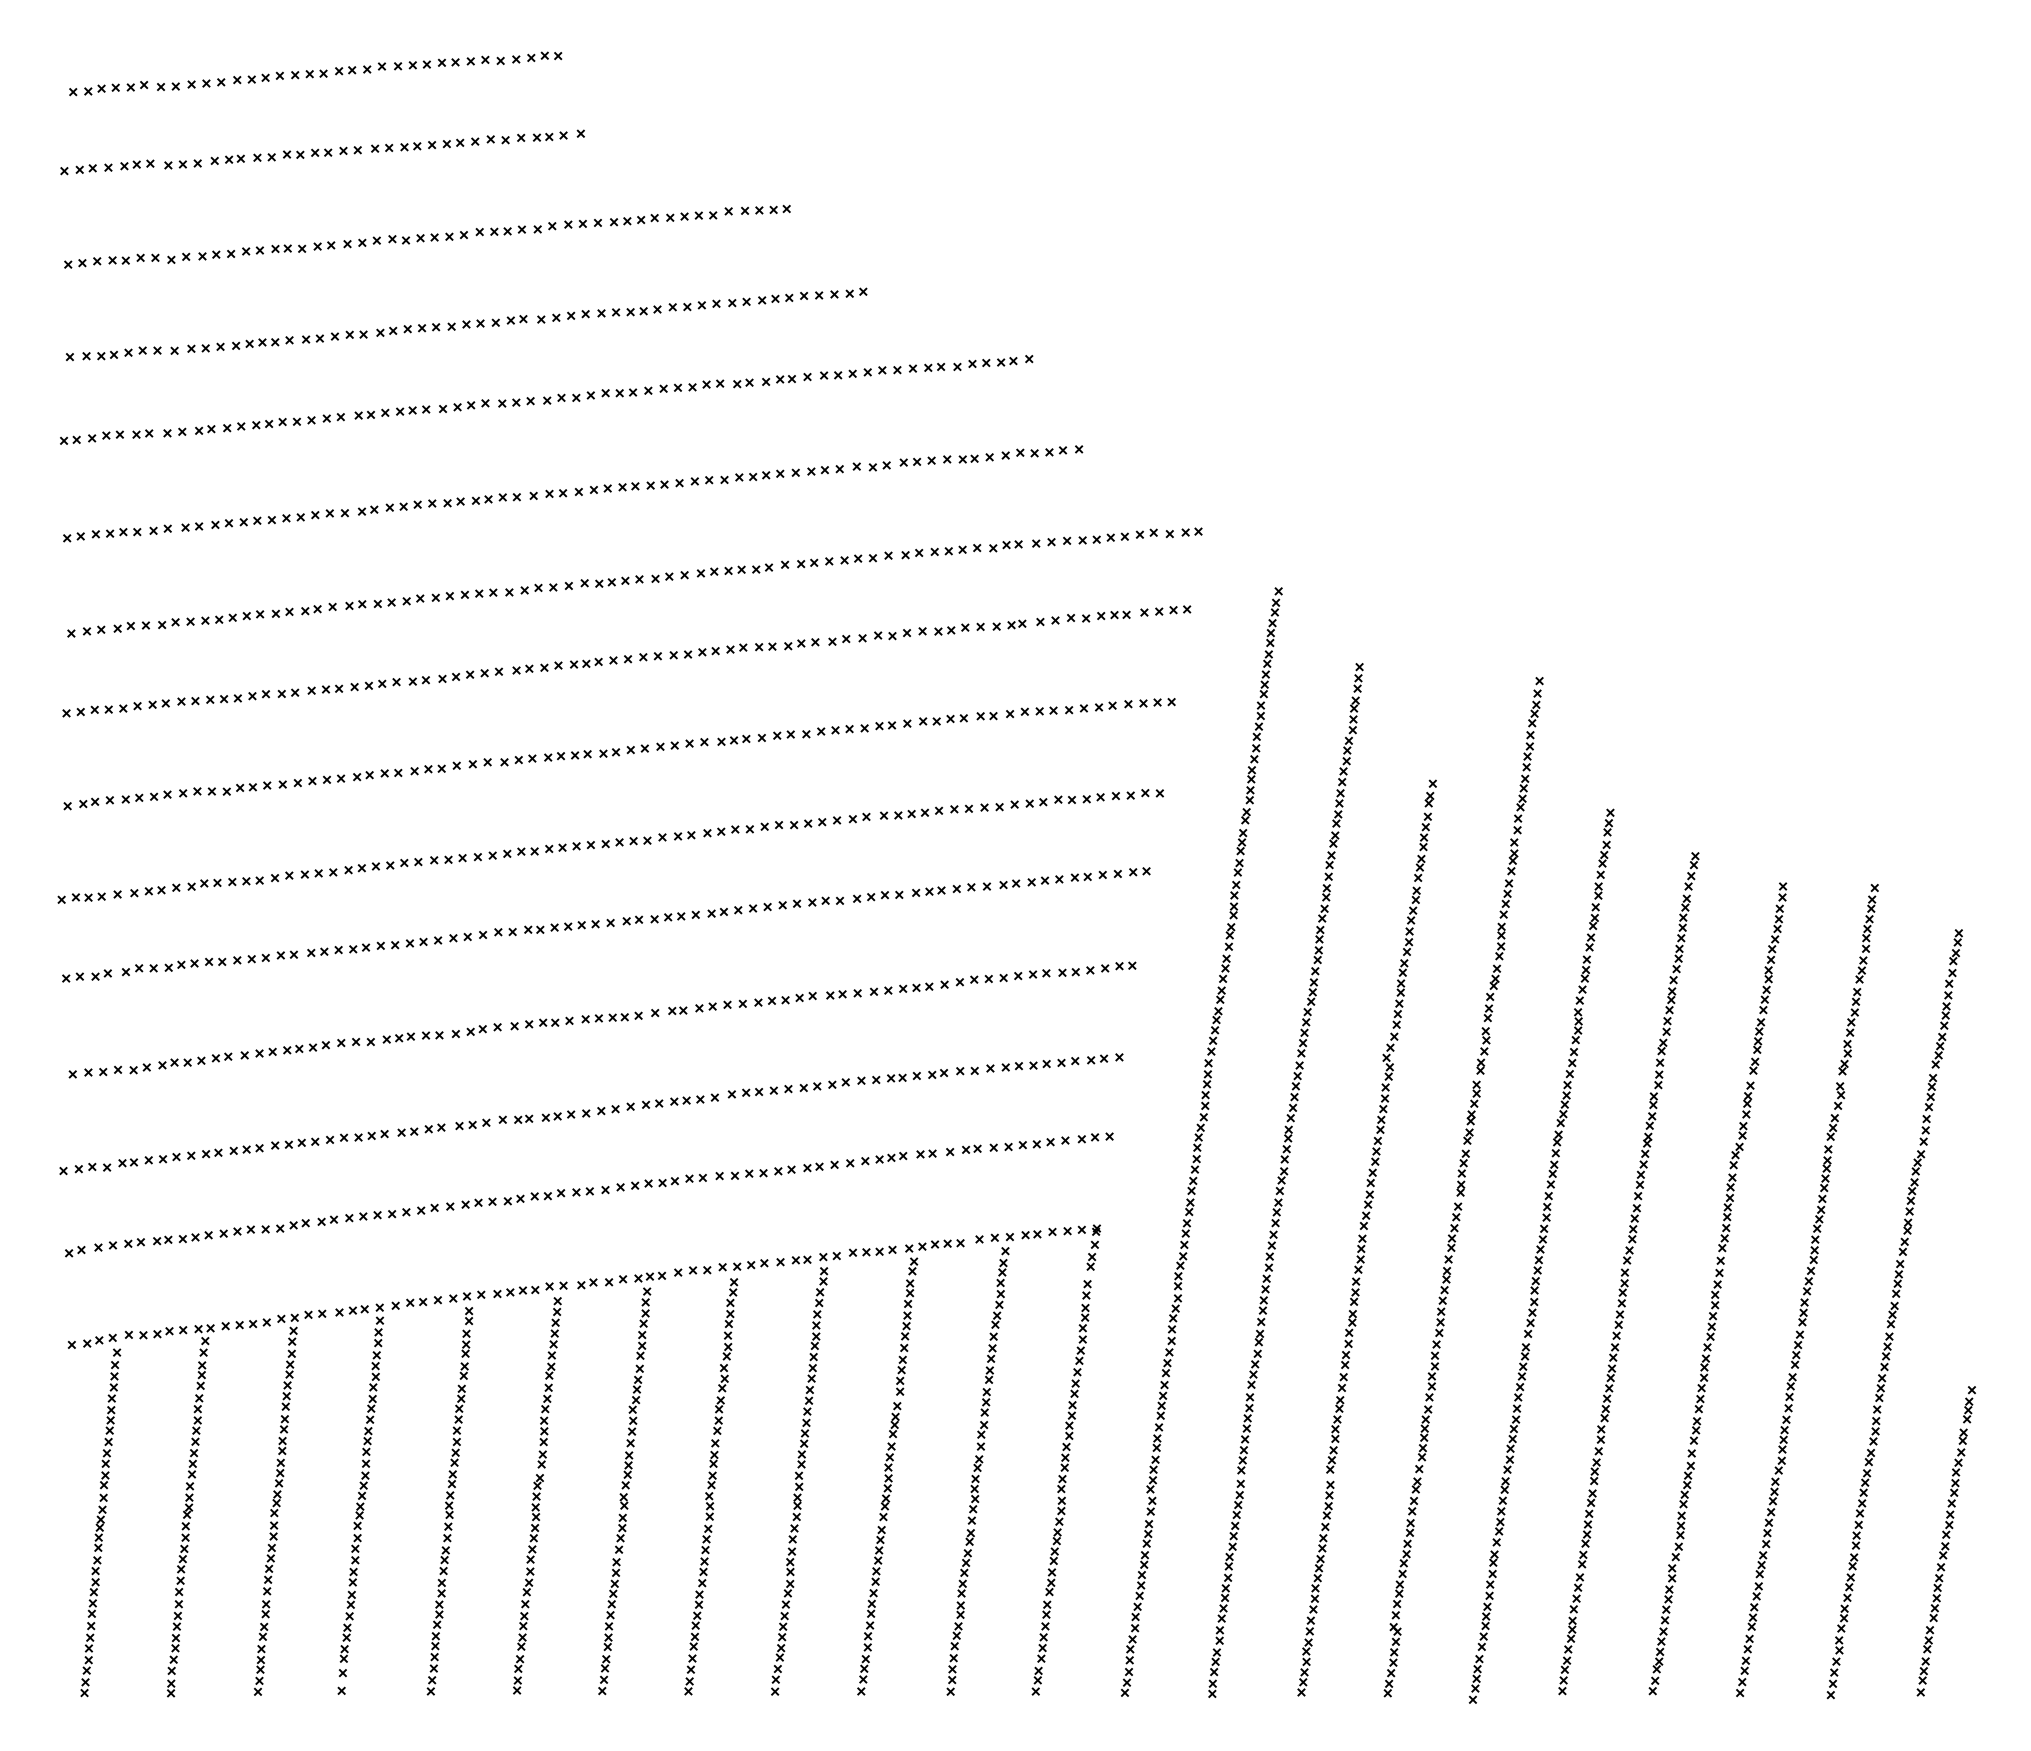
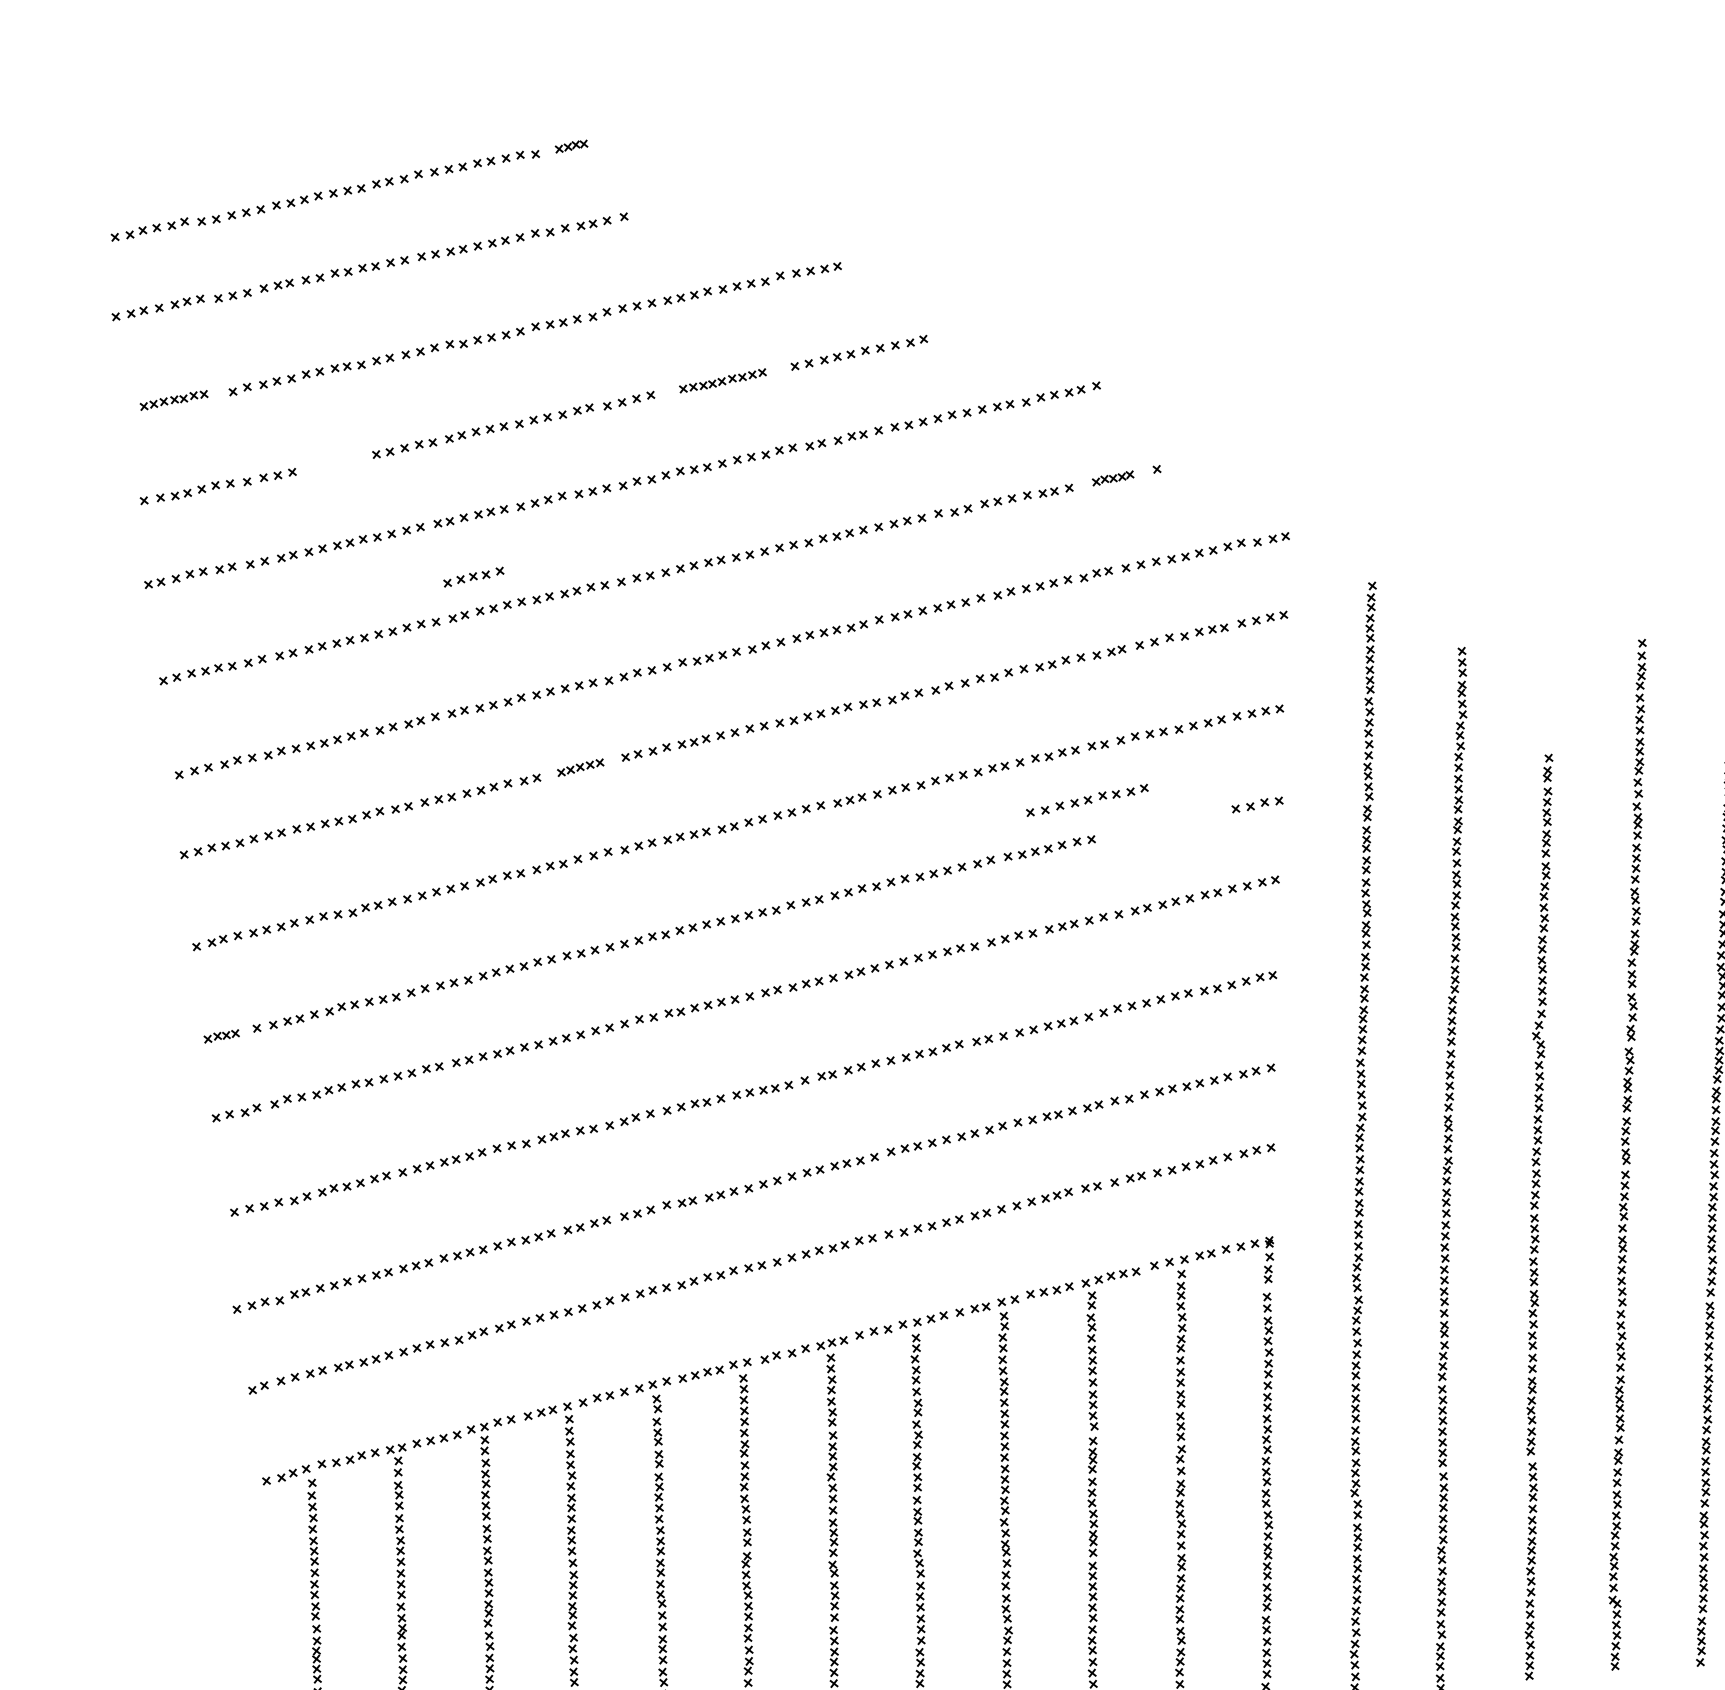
part: (537, 57) -> (571, 146), size x0.6
part: (111, 260) -> (173, 399), size x0.7
part: (658, 308) -> (722, 380), size x0.7
part: (262, 342) -> (473, 576), moved
part: (1034, 452) -> (1113, 477), size x0.6
part: (470, 674) -> (580, 767), size x0.7
part: (1042, 802) -> (1087, 800), moved
part: (81, 897) -> (221, 1035), size x0.7

